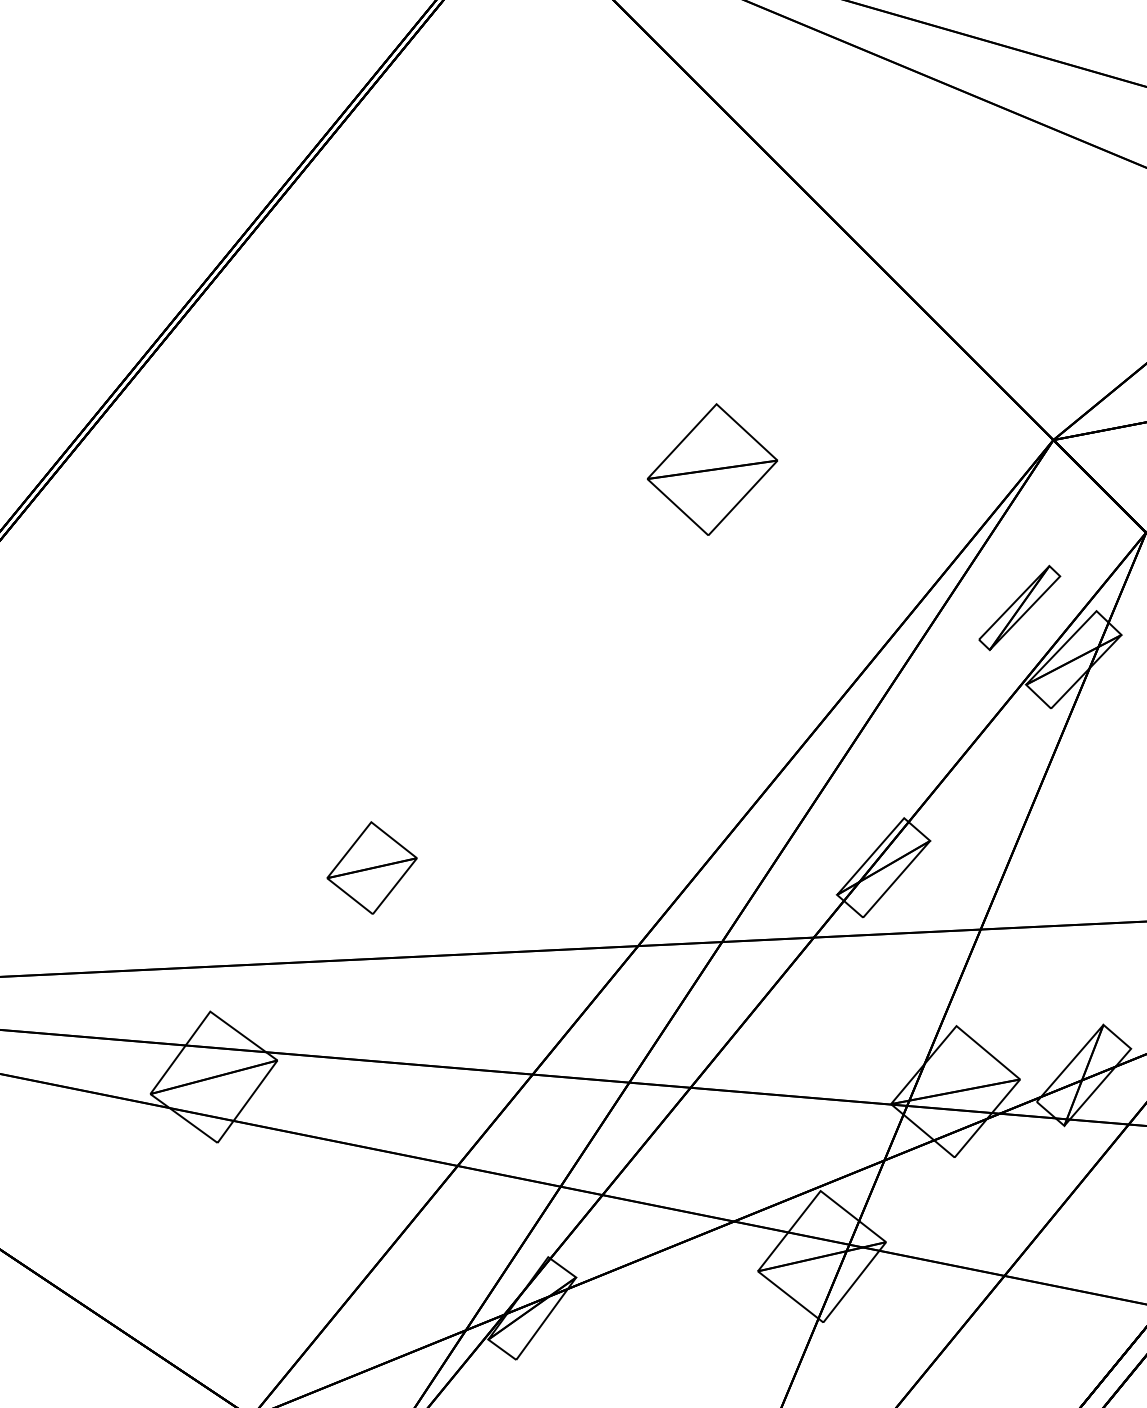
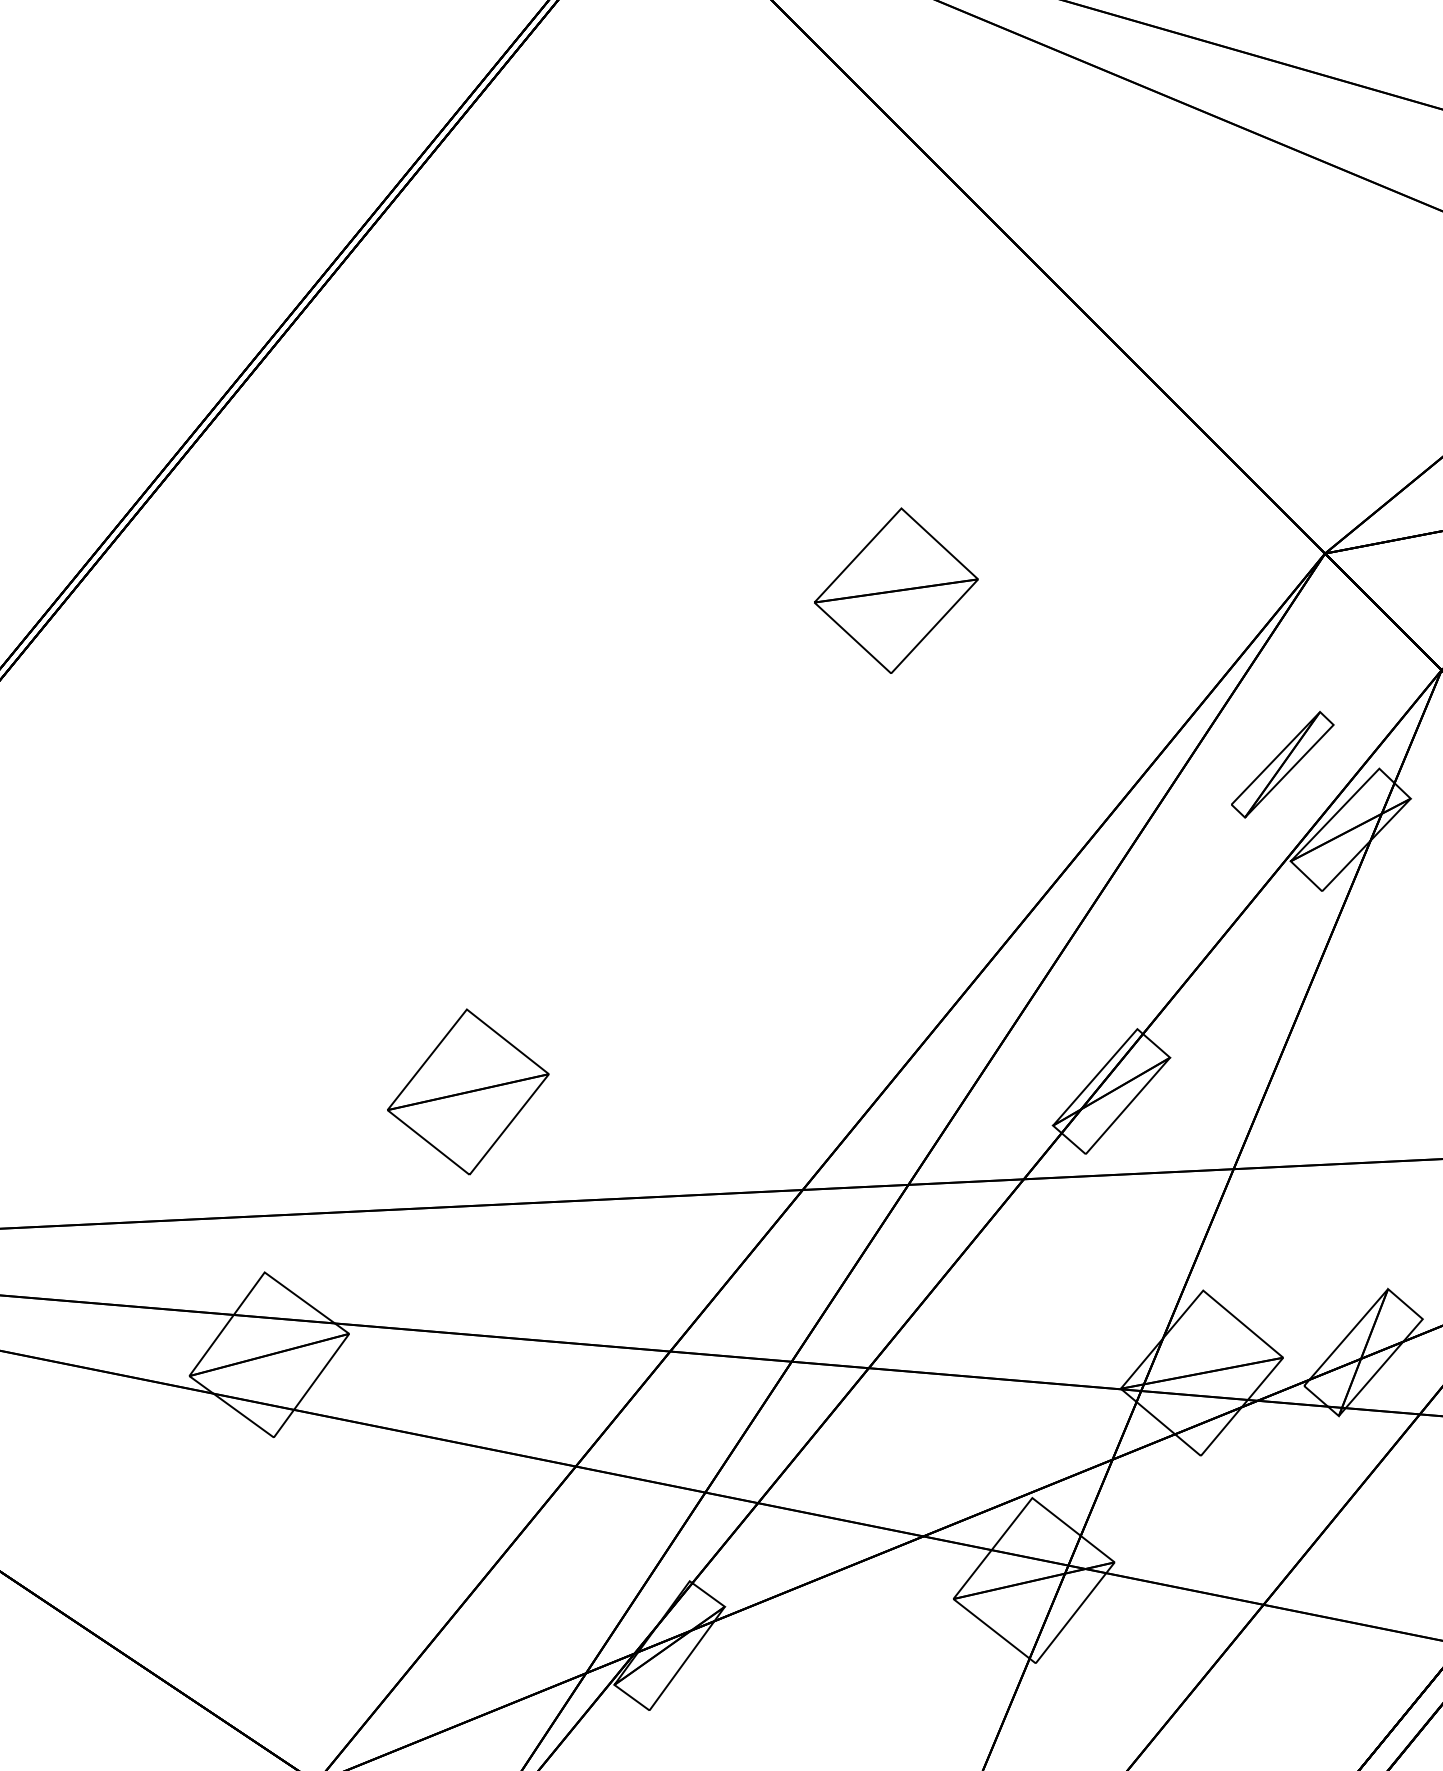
part: (371, 867) -> (467, 1091), size x1.43

